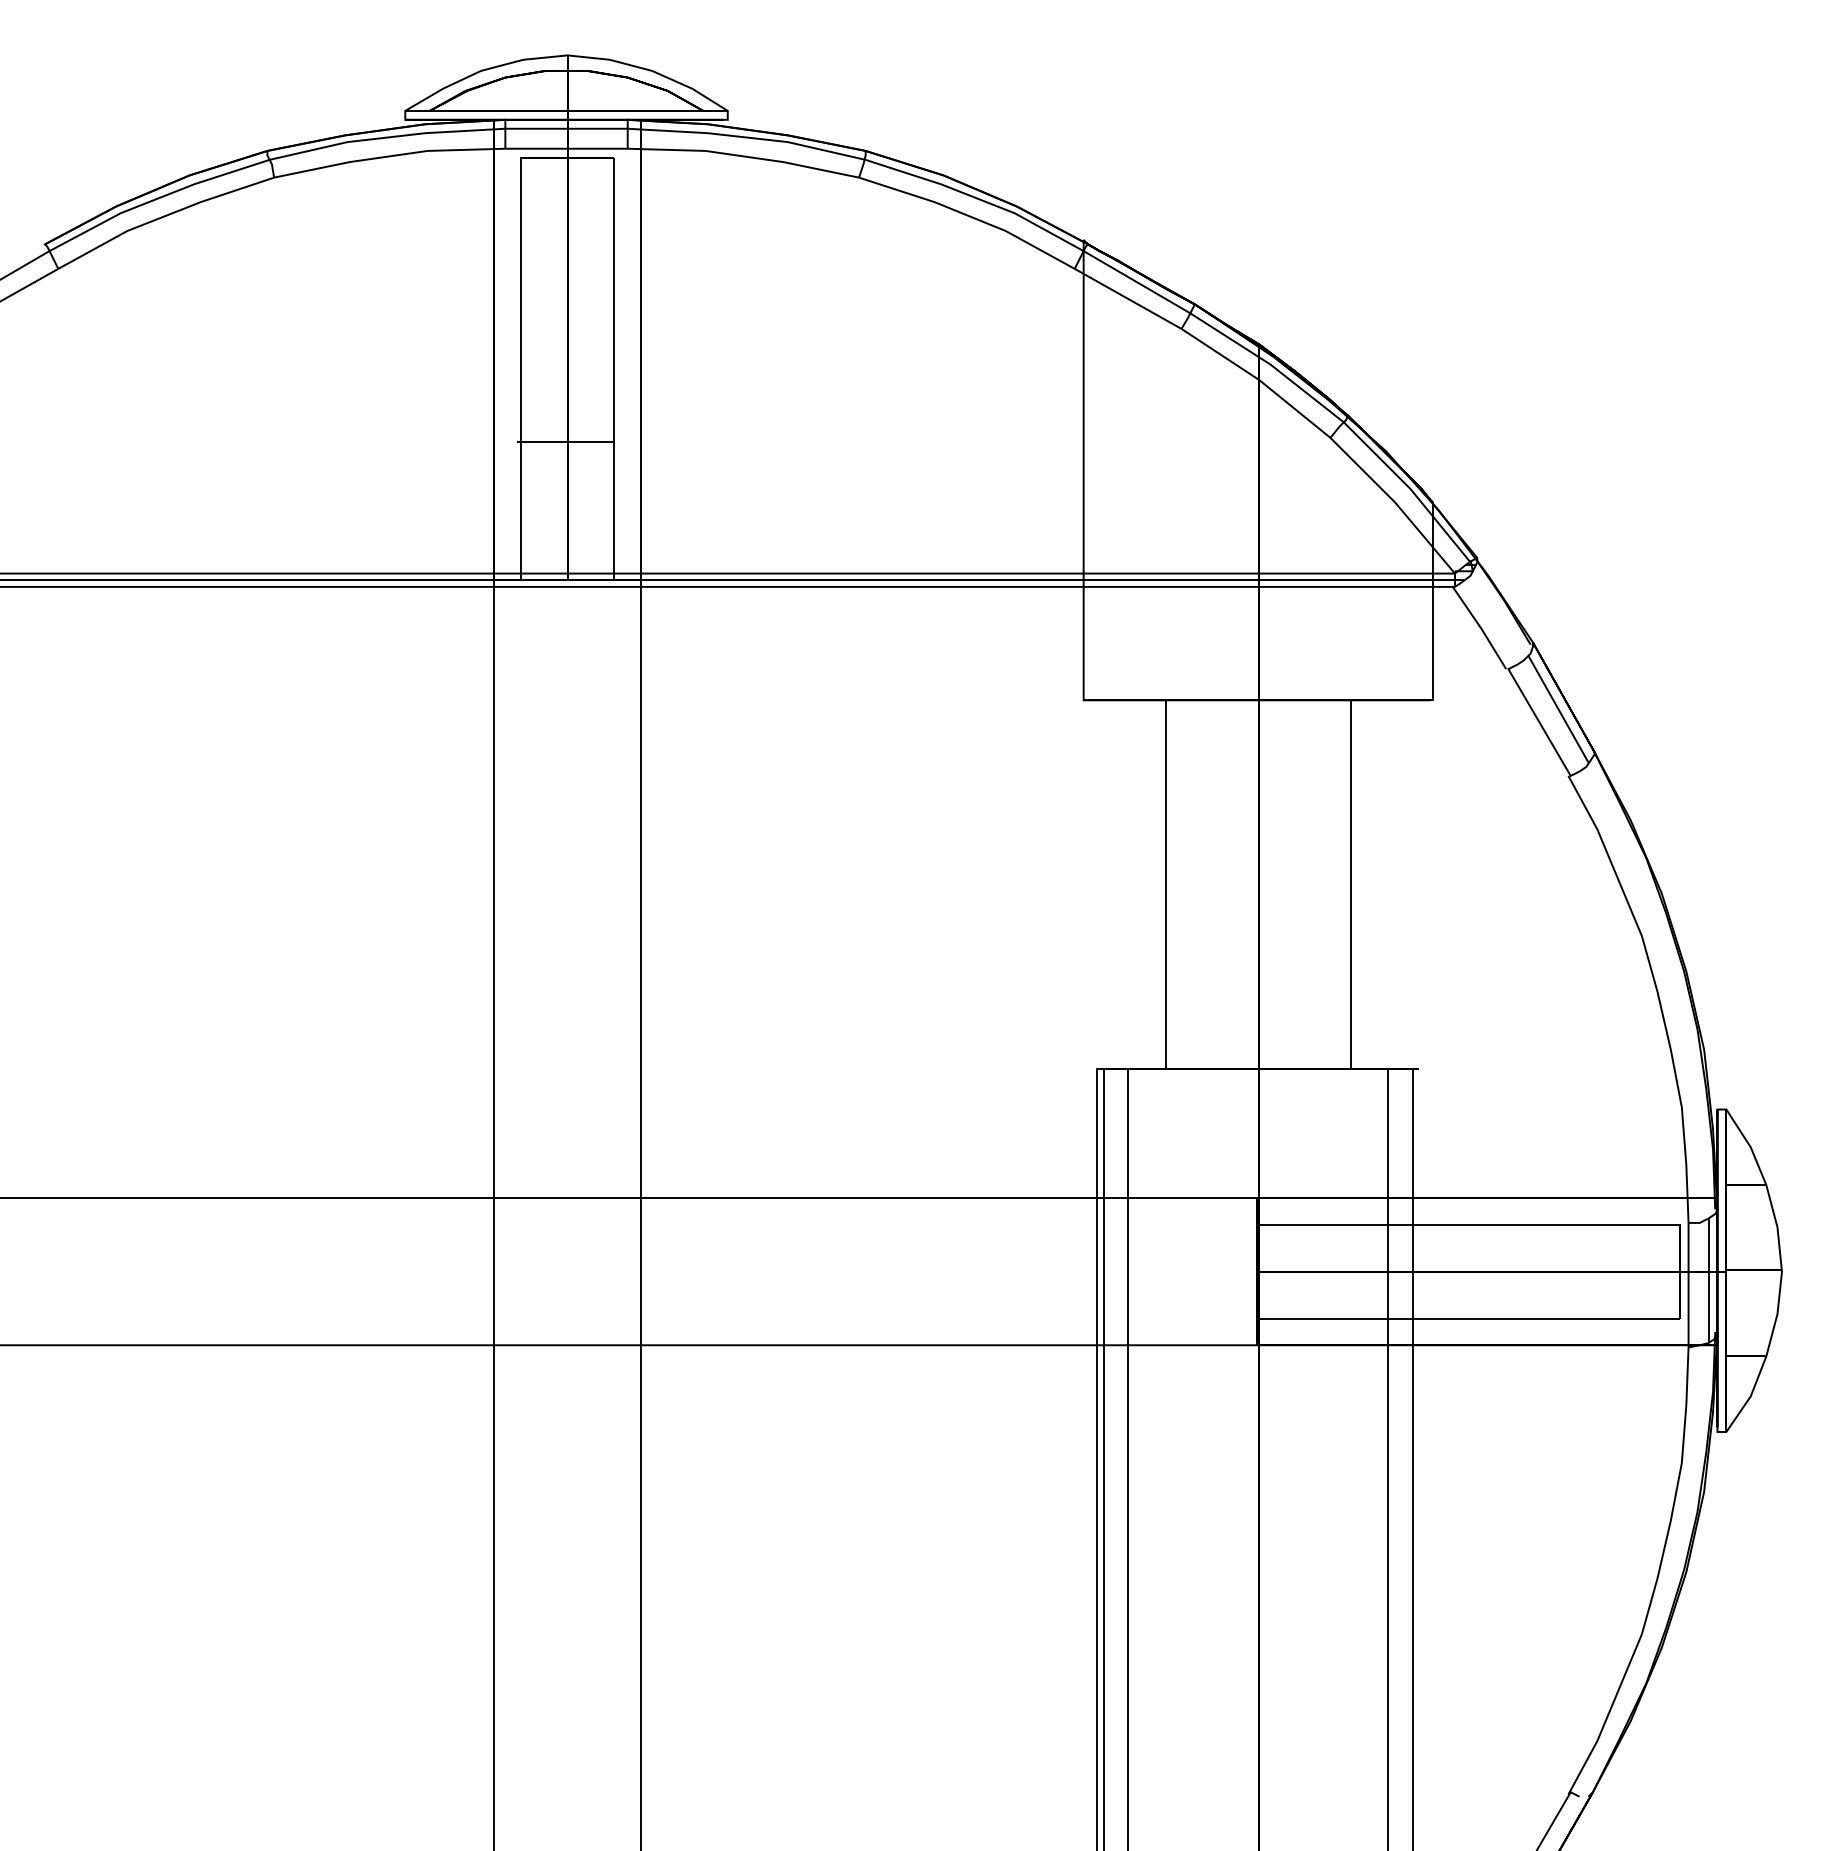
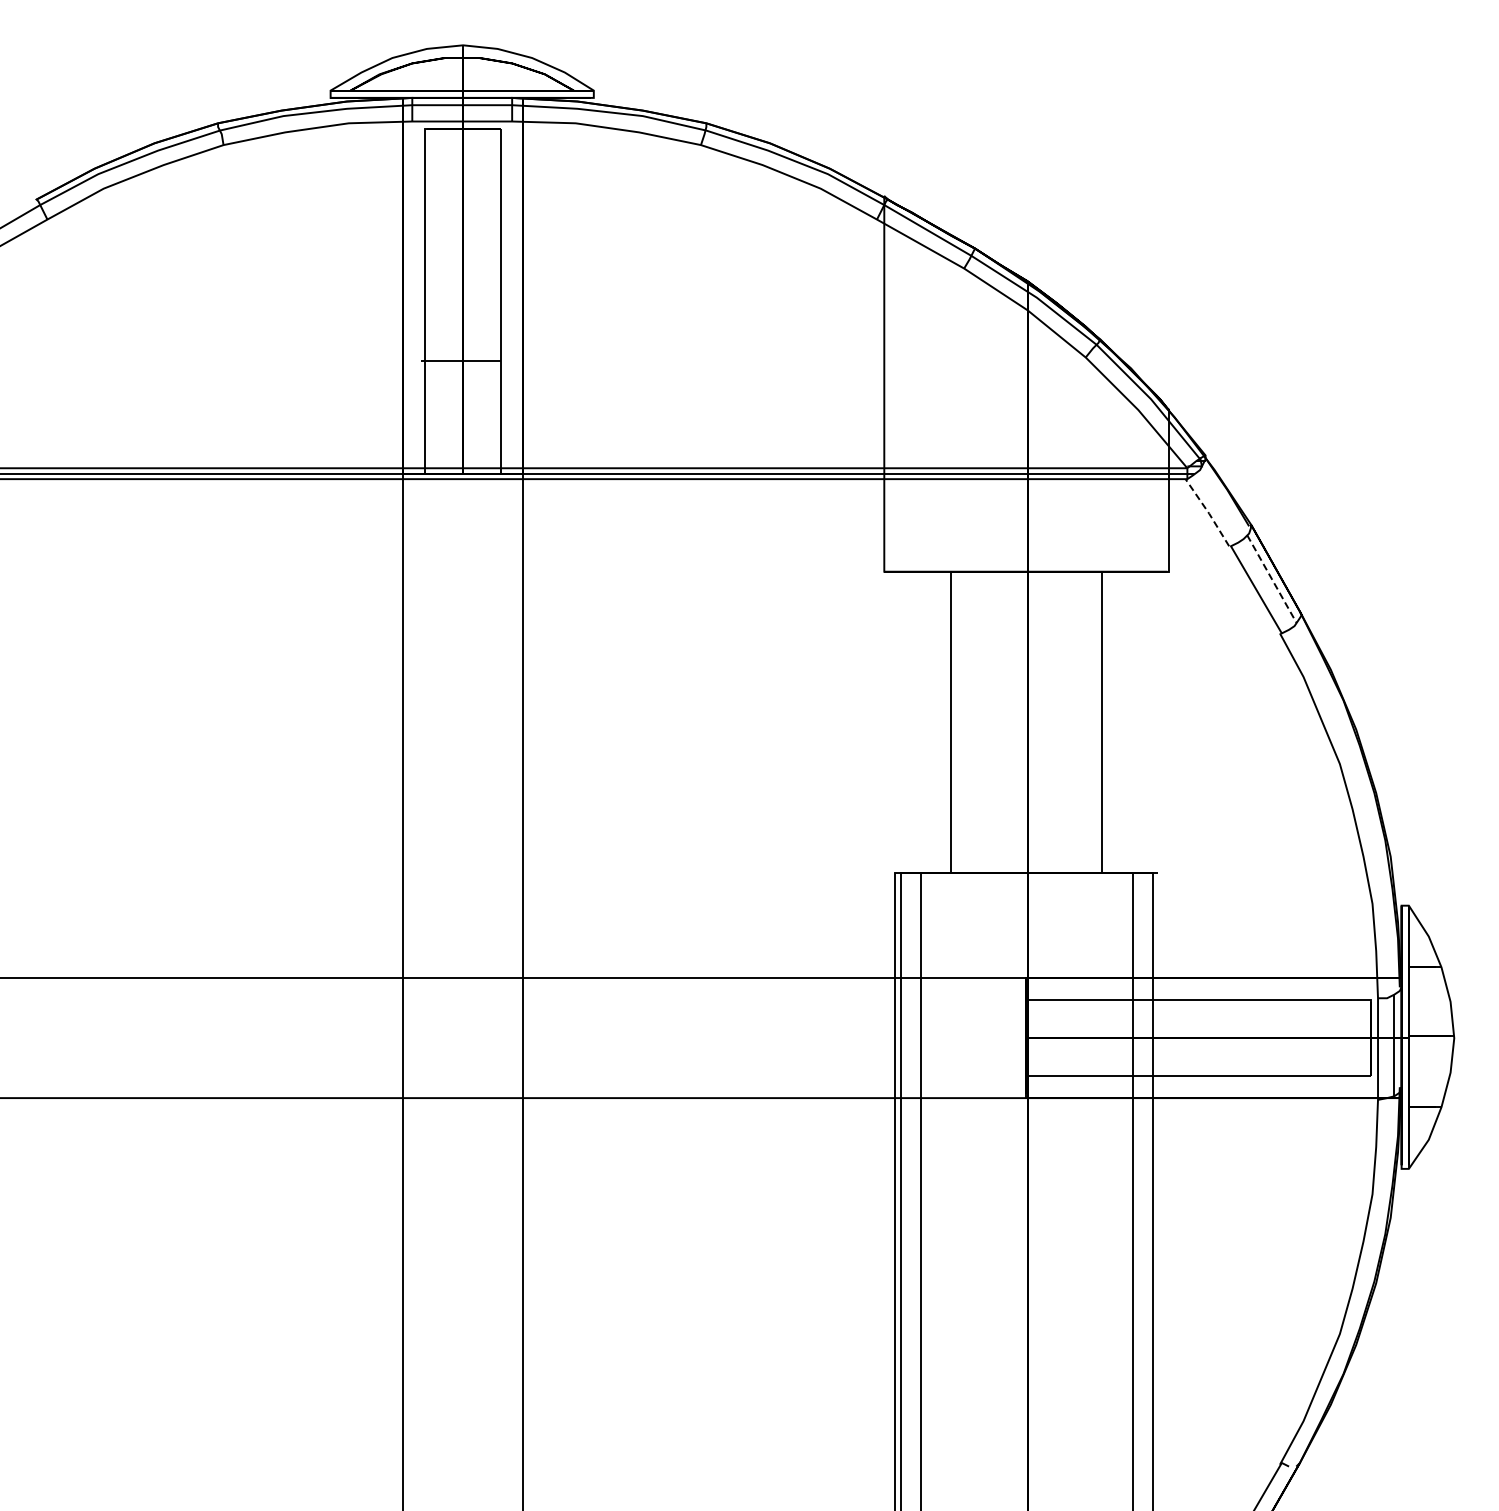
line: (1480, 627) -> (1208, 512), solid -> dashed
line: (1559, 709) -> (1272, 579), solid -> dashed

